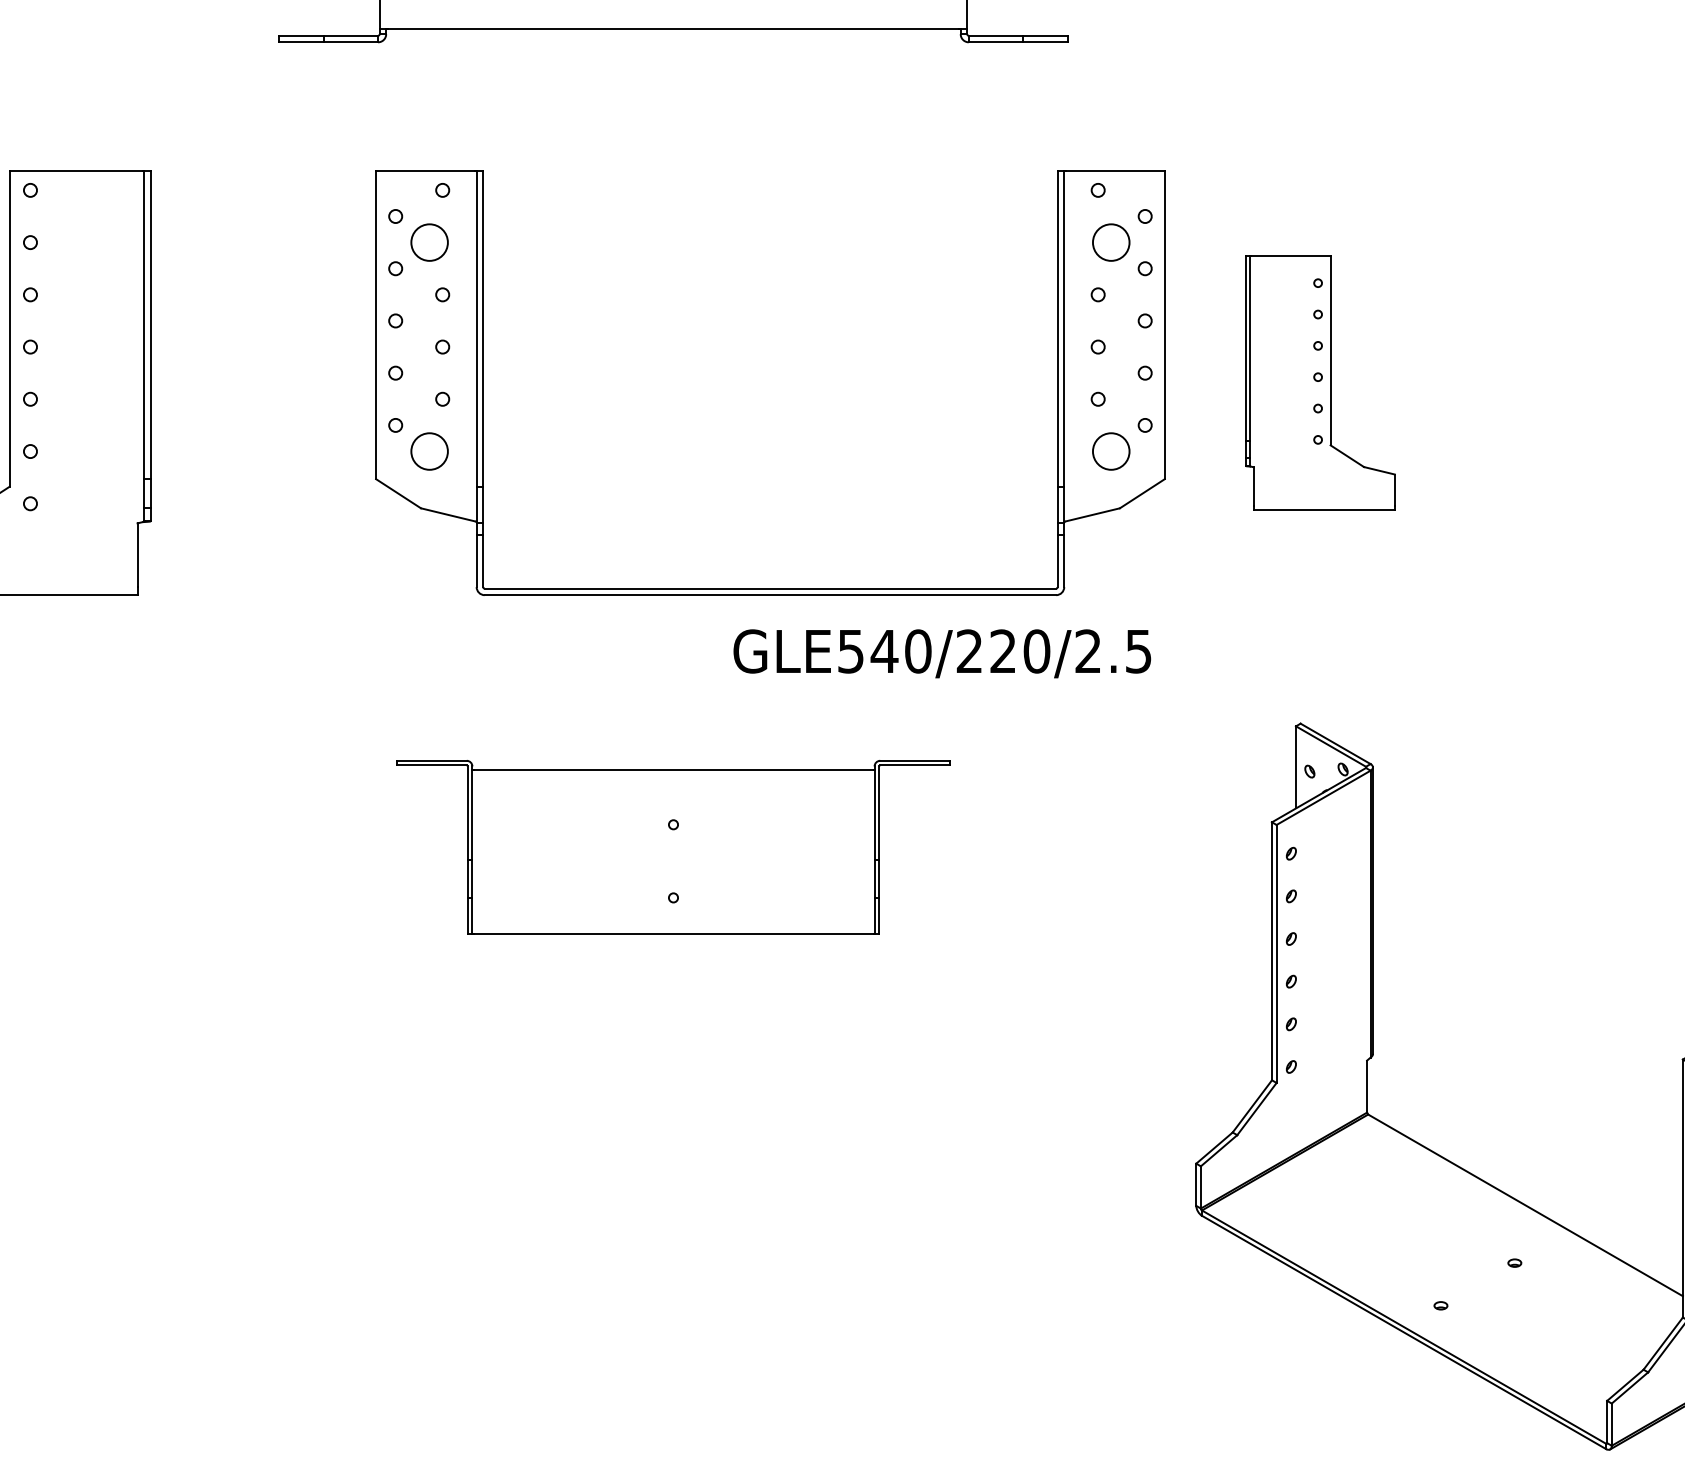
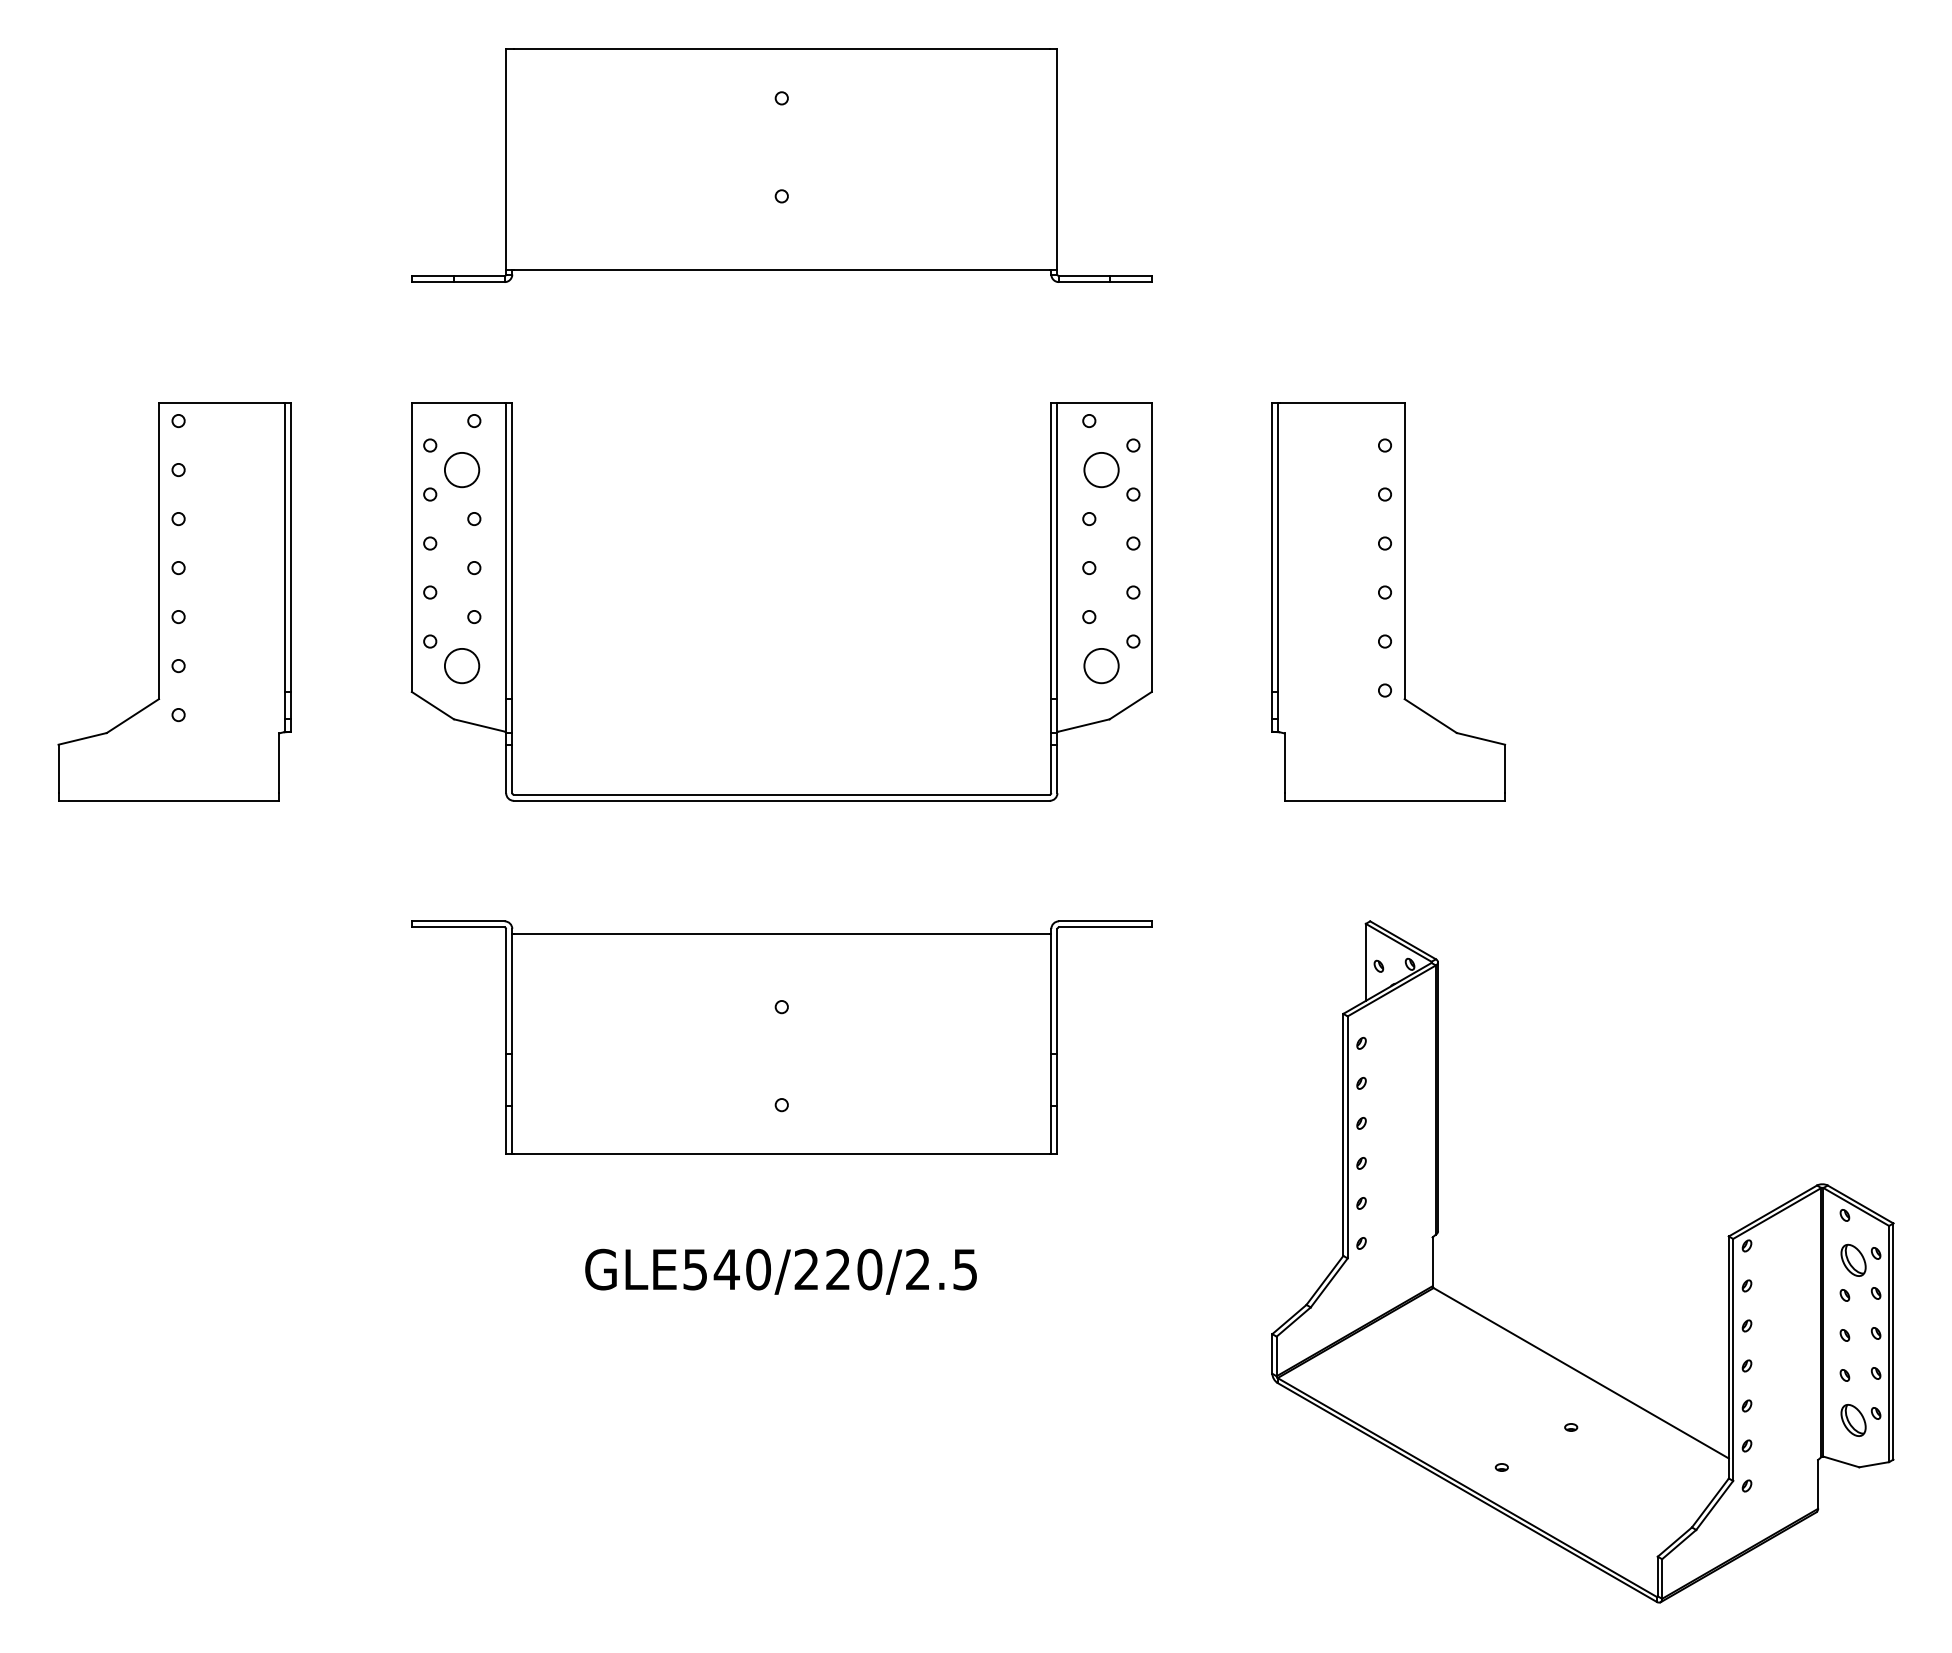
part: (1320, 382) -> (1388, 601), size x1.67
part: (770, 588) -> (781, 794), moved
text: (941, 653) -> (780, 1271), moved
part: (673, 847) -> (781, 1037), size x1.43

